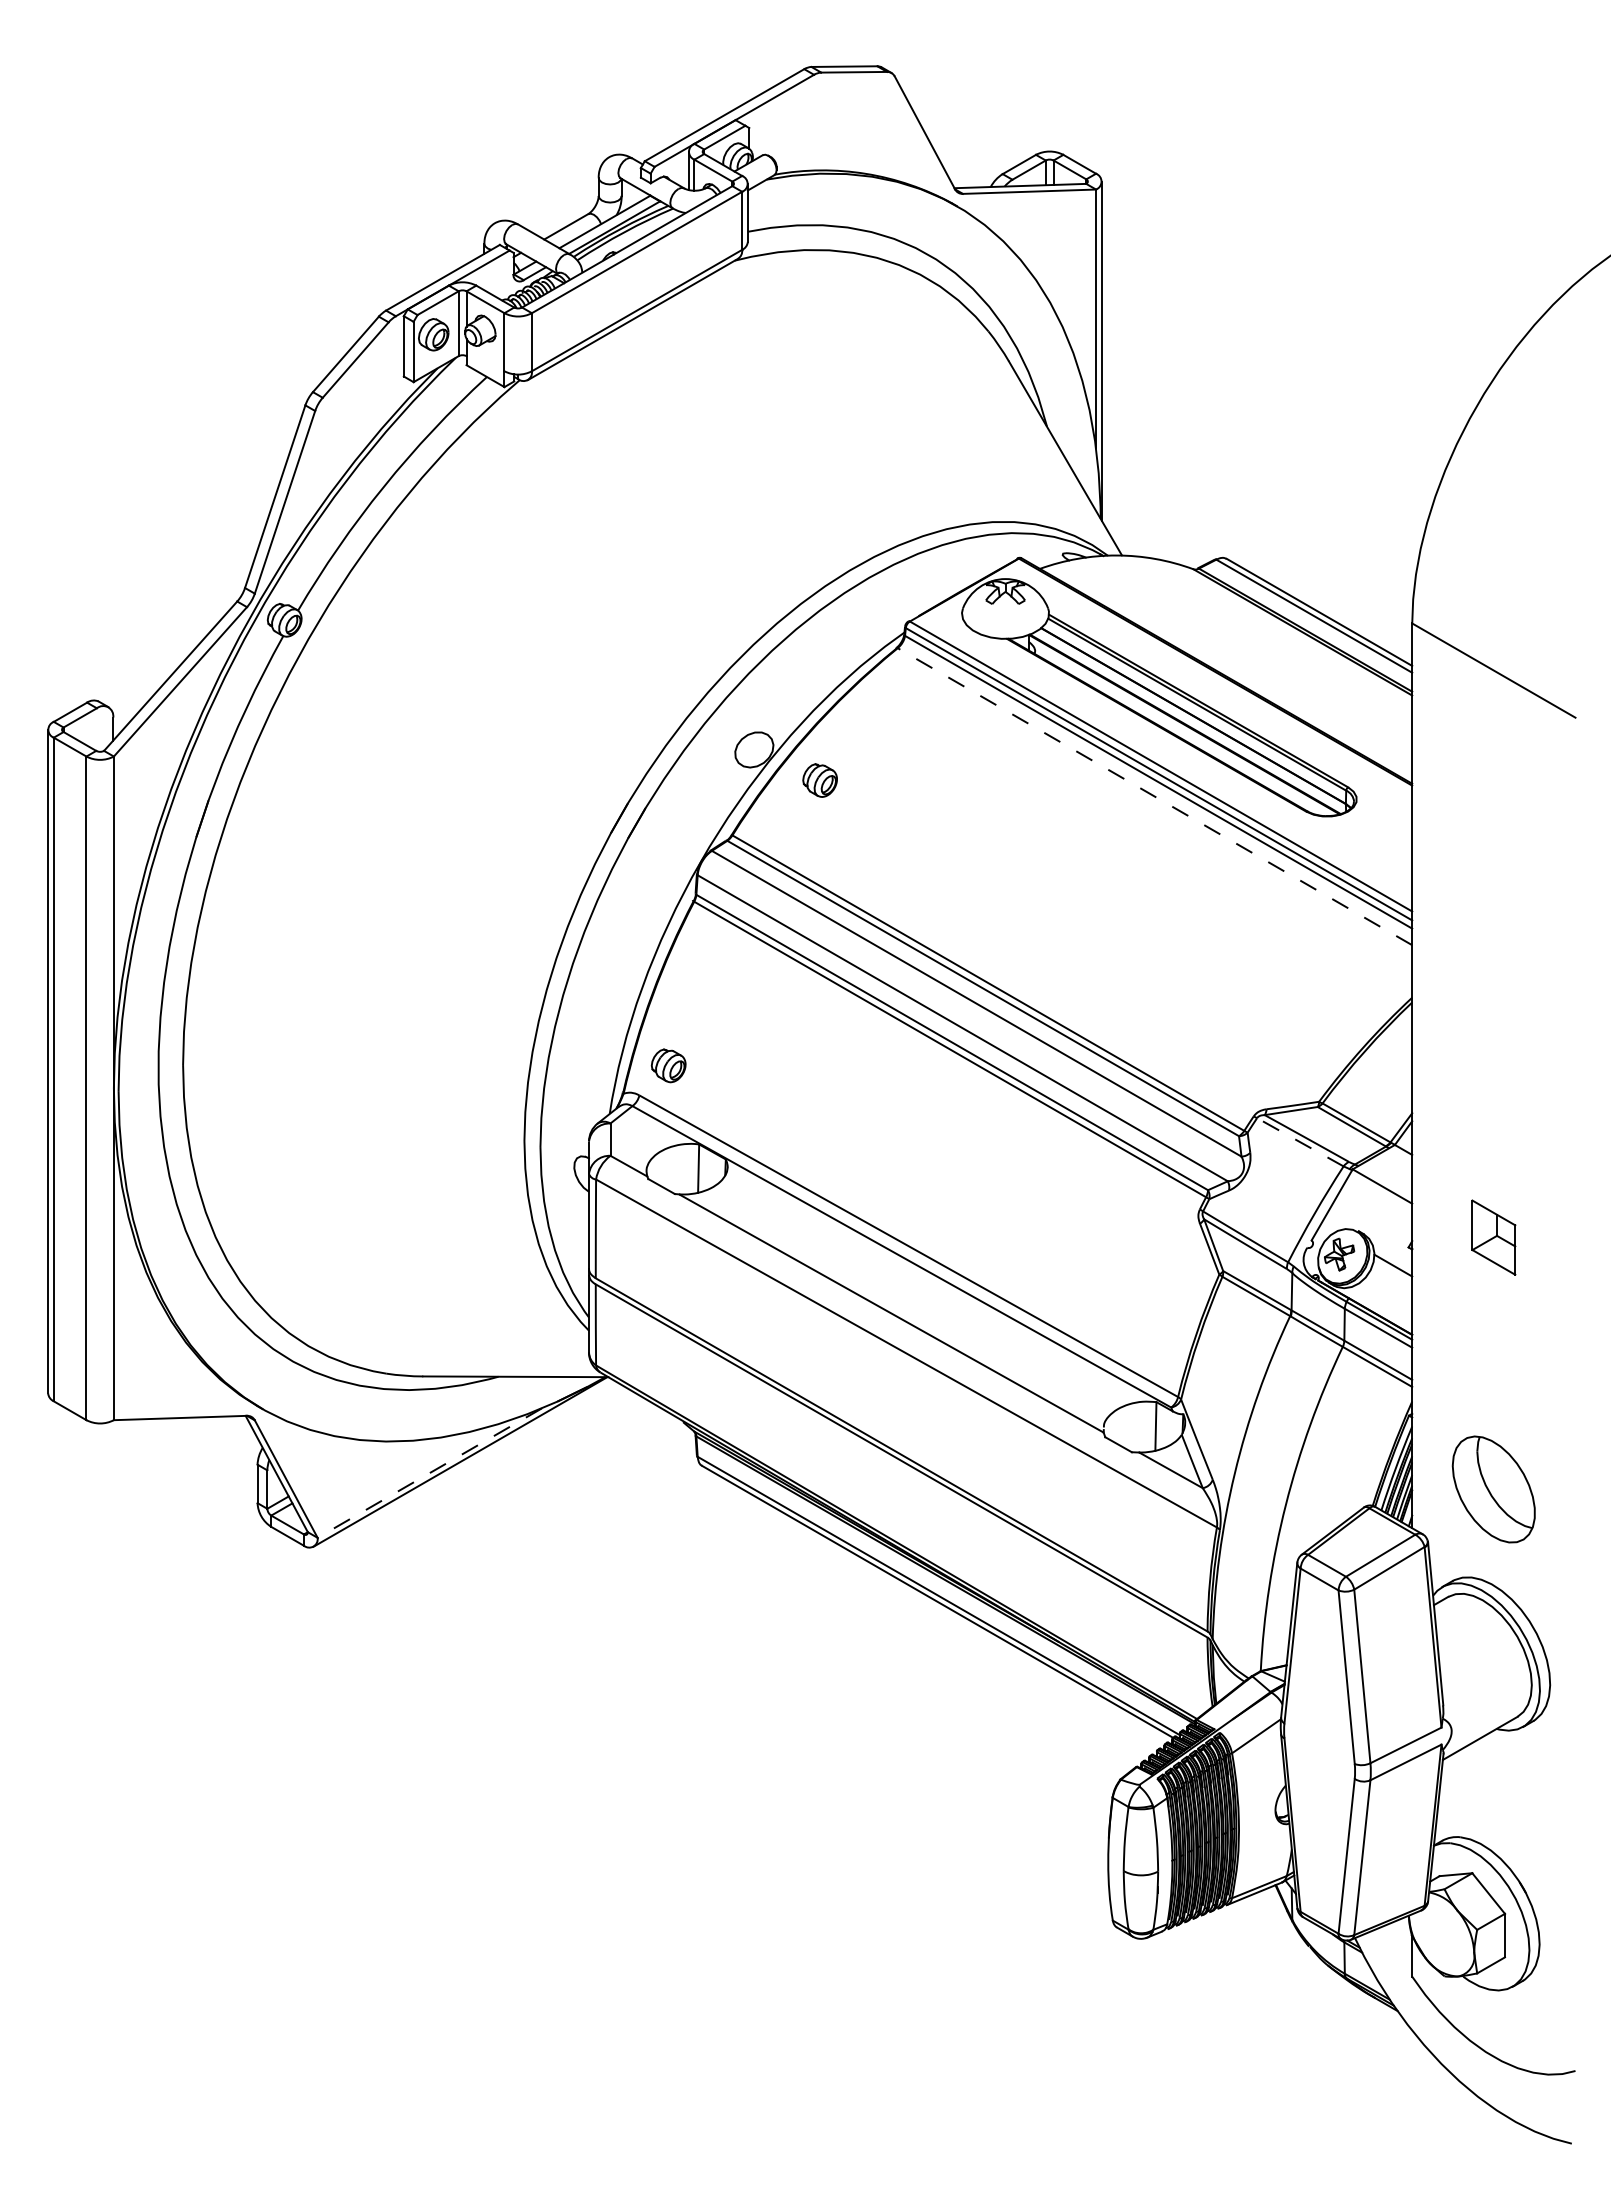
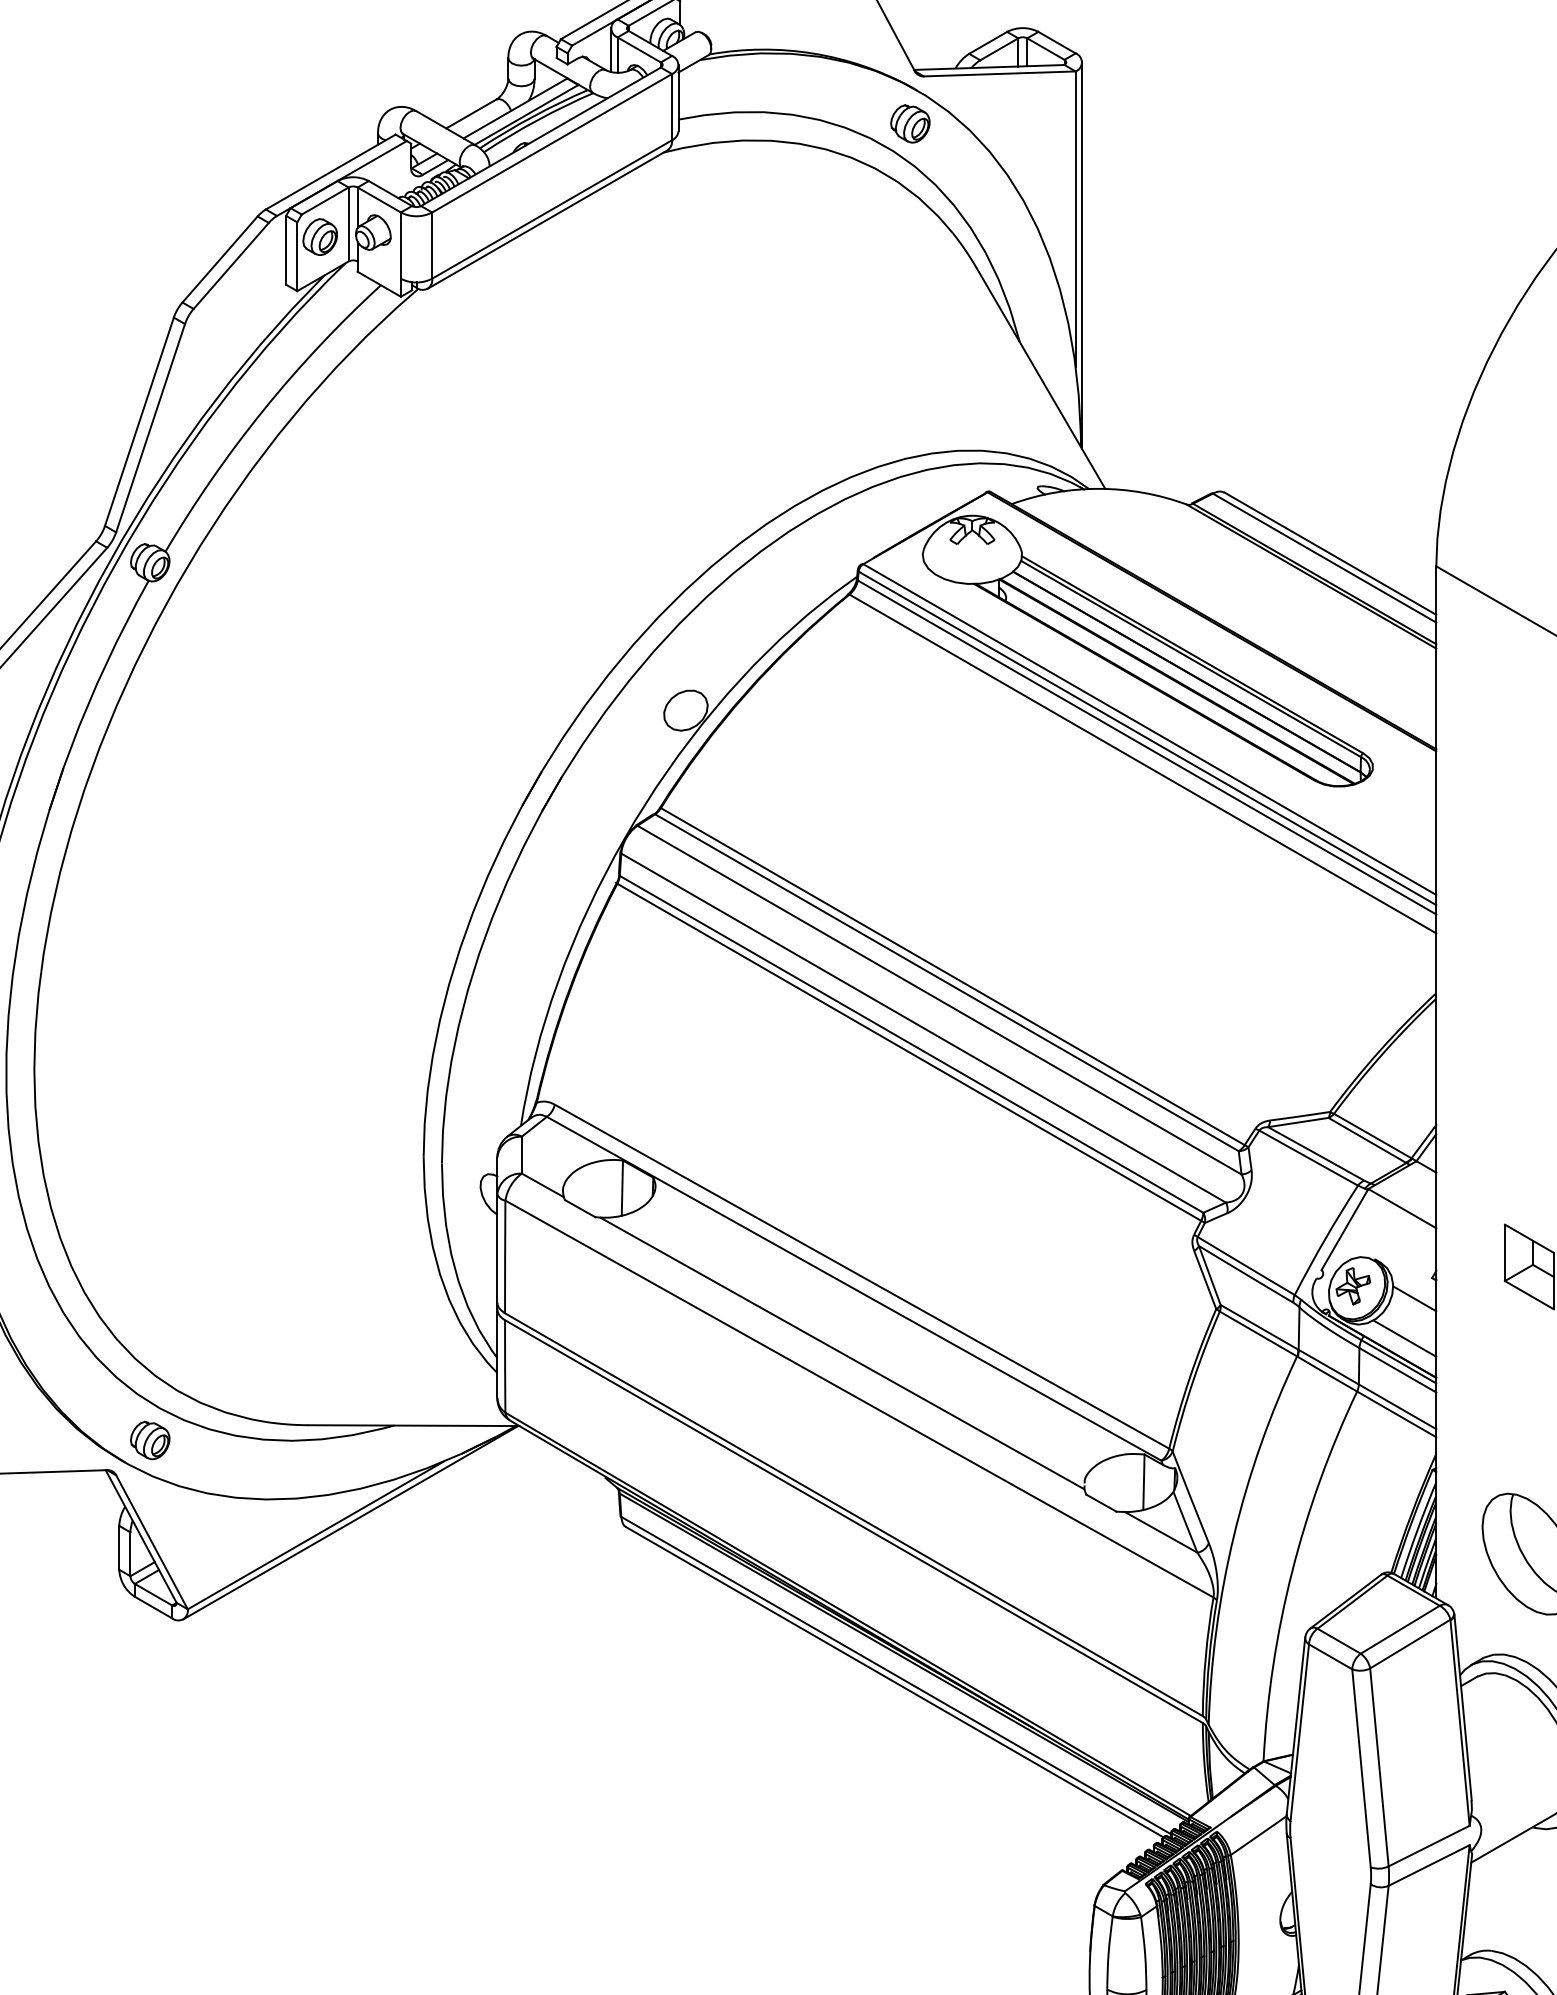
part: (819, 780) -> (909, 123), moved
line: (1154, 796) -> (1142, 763), dashed -> solid
part: (668, 1065) -> (150, 1440), moved
line: (1300, 1142) -> (1308, 1158), dashed -> solid
line: (1384, 1300) -> (1404, 1338), added
line: (429, 1473) -> (315, 1535), dashed -> solid

